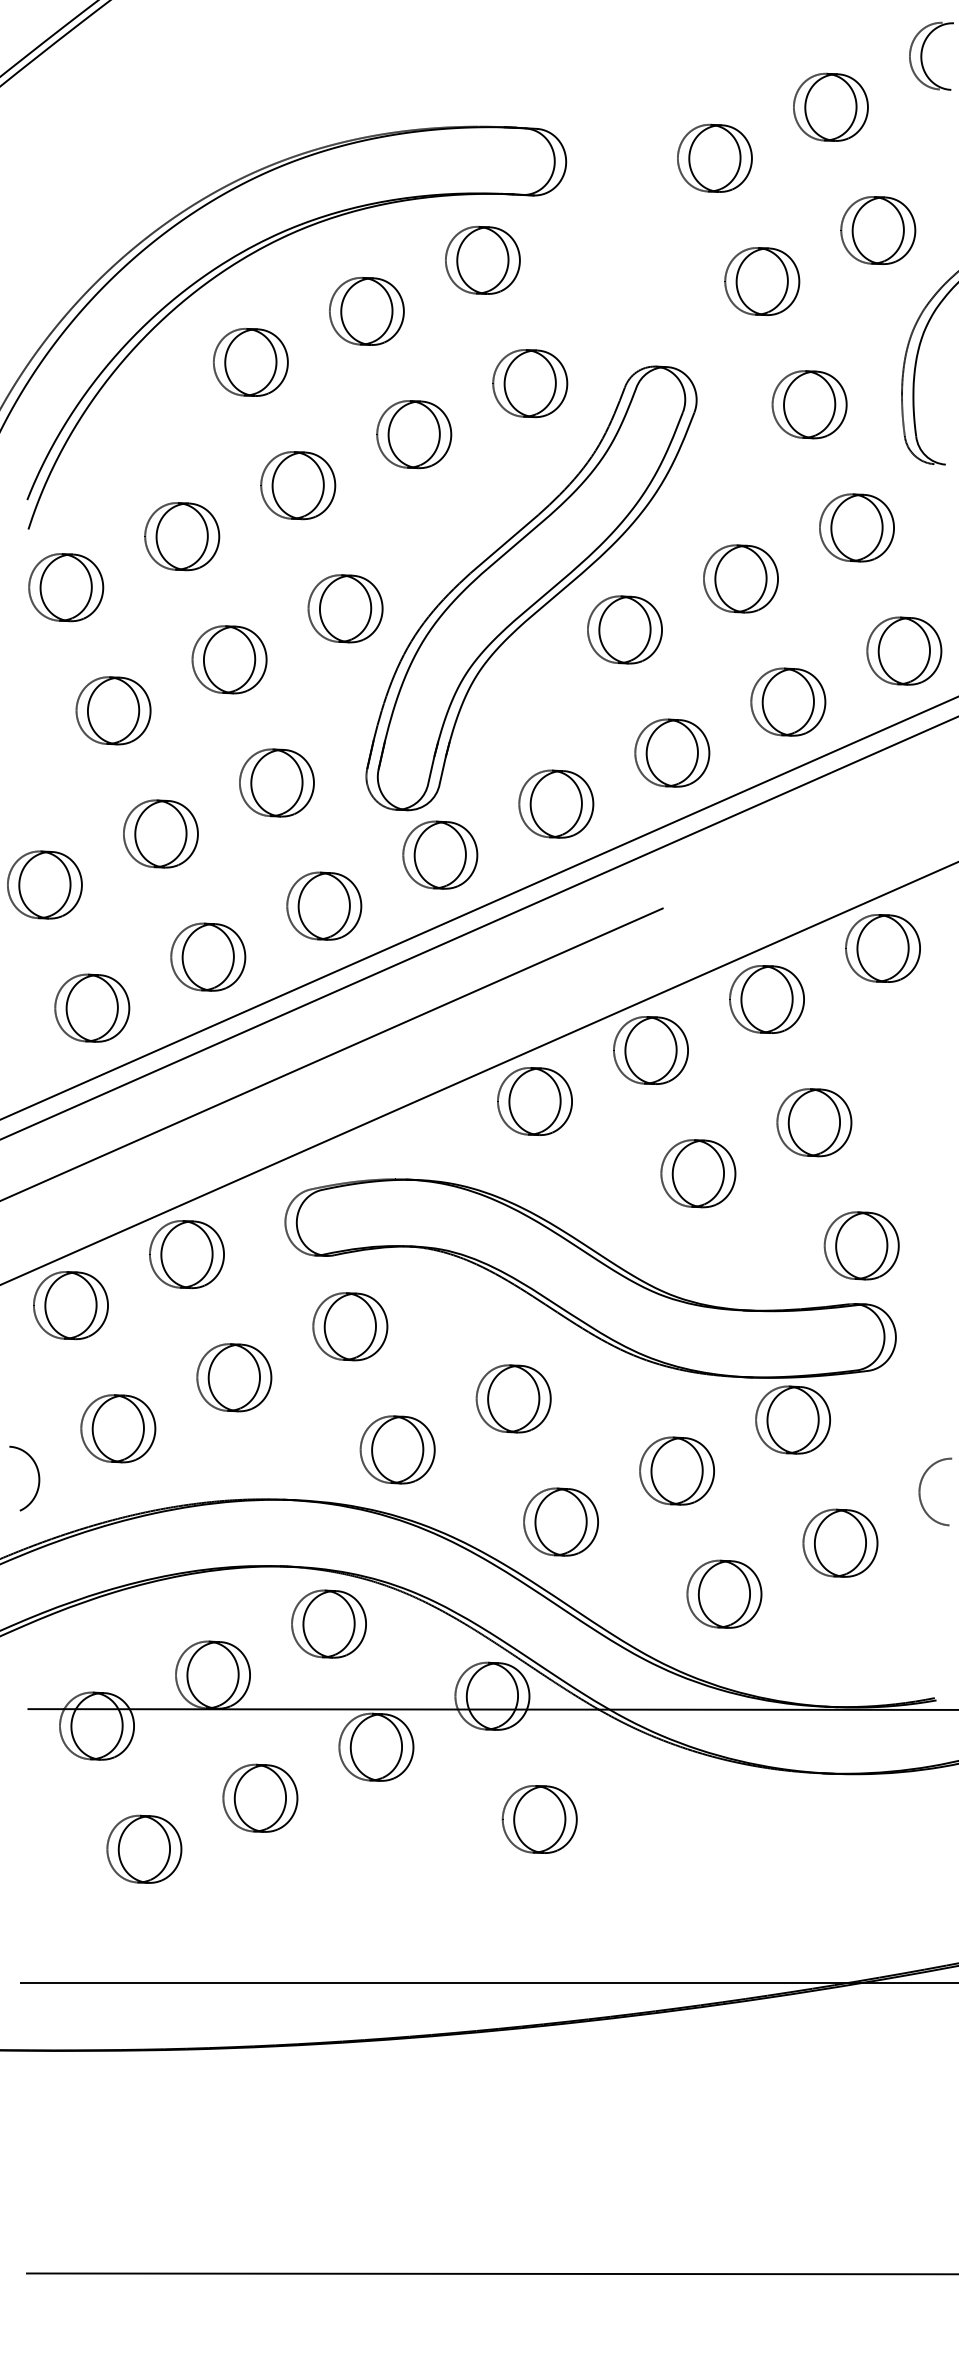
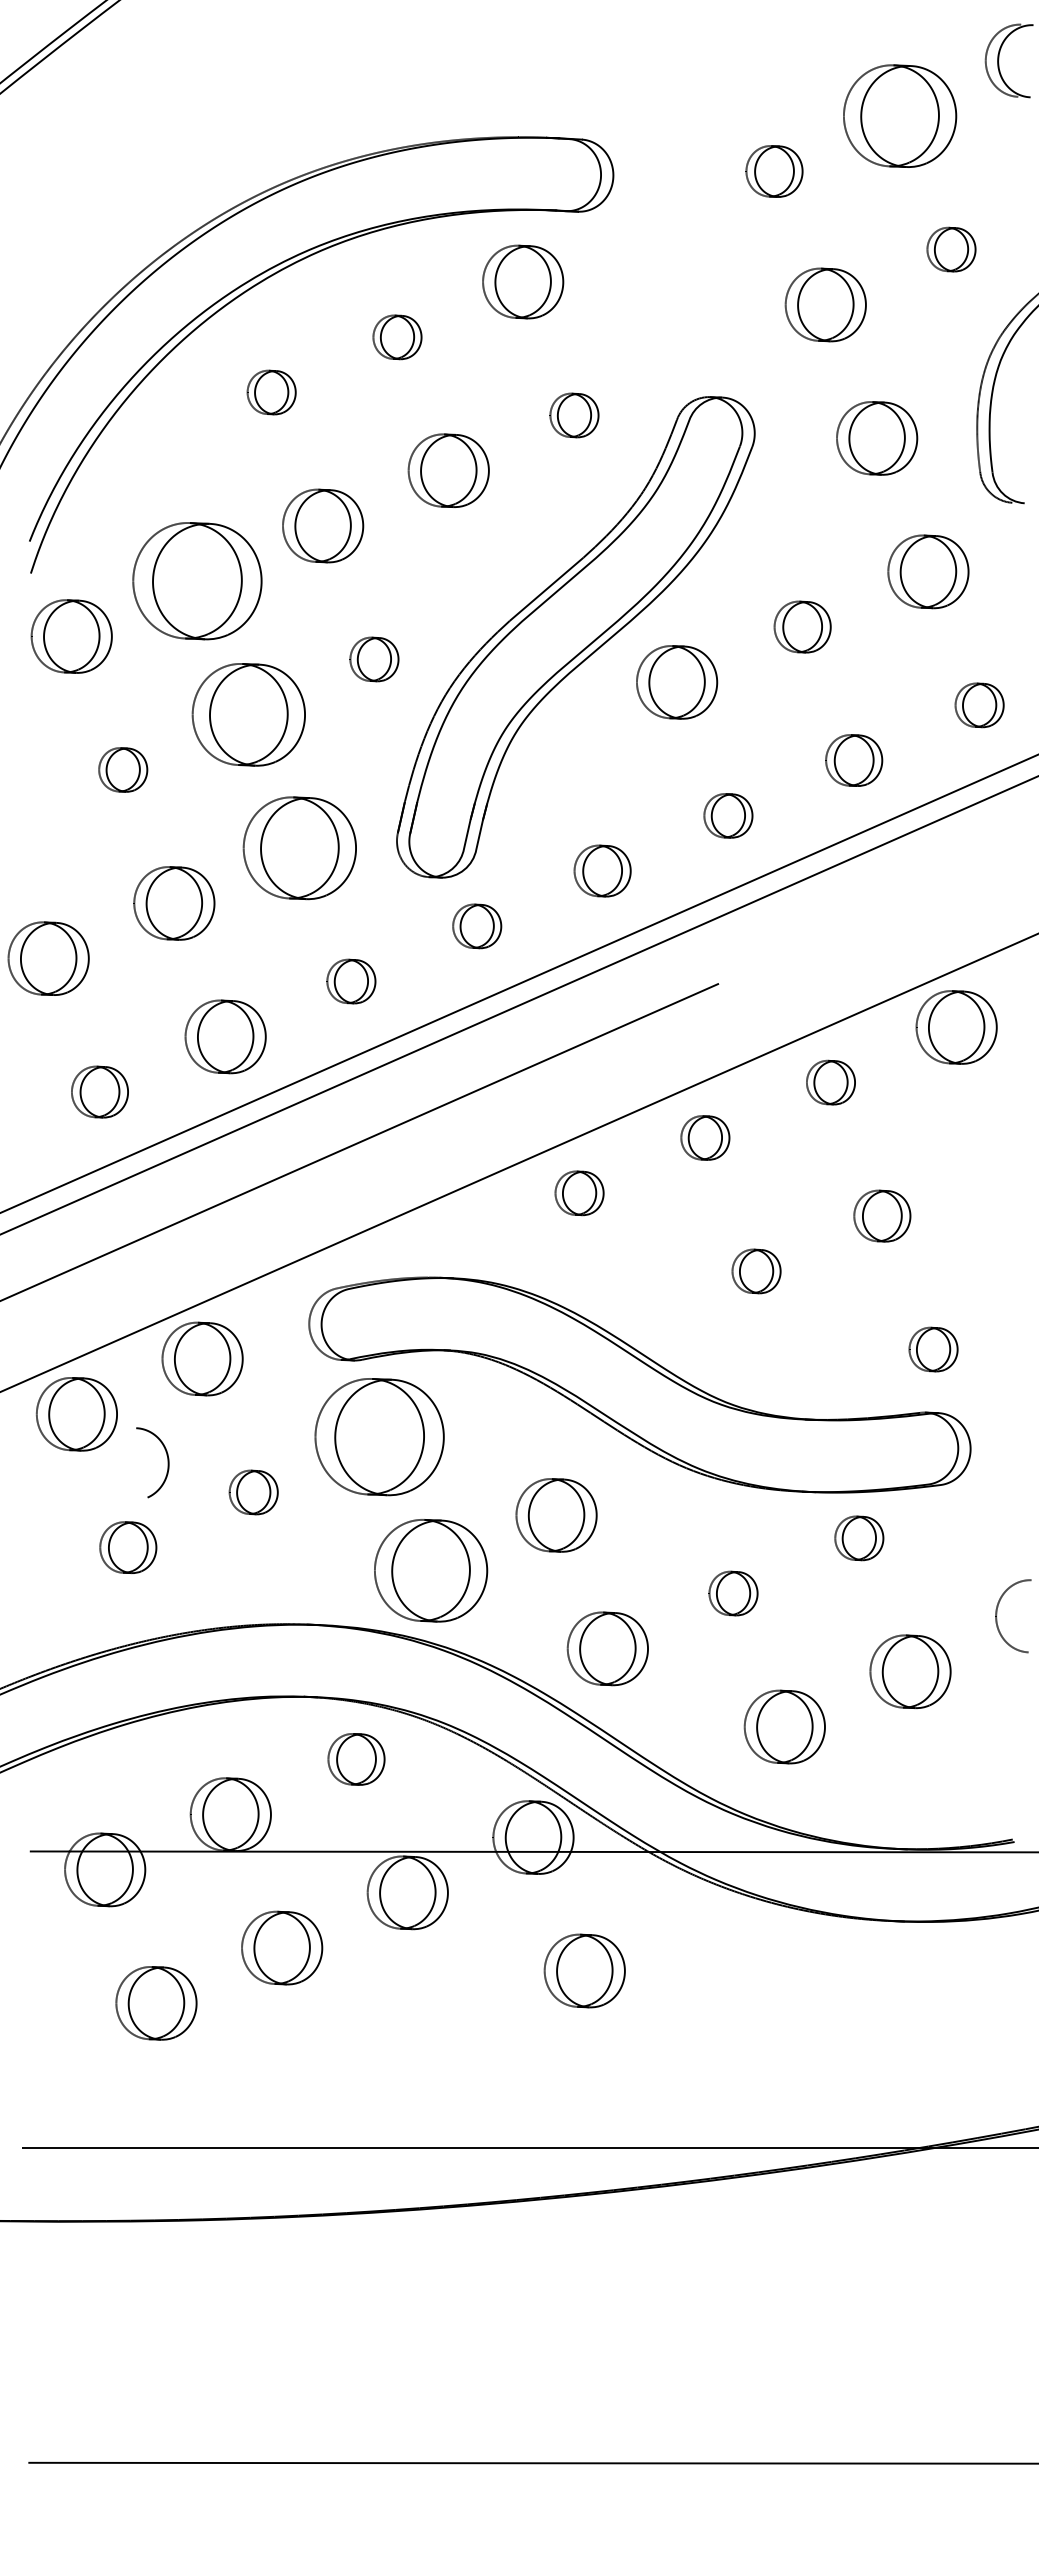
part: (831, 107) -> (900, 116), size x1.4
part: (714, 158) -> (774, 171), size x0.7
part: (878, 230) -> (951, 249), size x0.6
part: (366, 311) -> (397, 337), size x0.6
part: (250, 362) -> (271, 392), size x0.6
part: (530, 383) -> (574, 415), size x0.6
part: (182, 536) -> (197, 581), size x1.6
part: (740, 578) -> (802, 626), size x0.7
part: (345, 608) -> (374, 659), size x0.6
part: (904, 651) -> (979, 705), size x0.6
part: (229, 659) -> (248, 714), size x1.4
part: (788, 702) -> (854, 760), size x0.7
part: (113, 710) -> (123, 769), size x0.6
part: (672, 752) -> (728, 815), size x0.6
part: (277, 782) -> (300, 847), size x1.4
part: (556, 803) -> (602, 870), size x0.7
part: (440, 855) -> (477, 926), size x0.6
part: (324, 906) -> (351, 981), size x0.6
part: (766, 999) -> (830, 1082), size x0.6
part: (91, 1007) -> (99, 1091), size x0.7
part: (651, 1050) -> (705, 1137), size x0.6
part: (534, 1101) -> (579, 1193), size x0.6
part: (814, 1122) -> (882, 1215), size x0.7
part: (698, 1173) -> (756, 1271), size x0.6
part: (861, 1245) -> (933, 1349), size x0.6
part: (350, 1327) -> (379, 1437), size x1.6
part: (233, 1377) -> (253, 1492), size x0.6
part: (793, 1420) -> (859, 1538), size x0.6
part: (118, 1428) -> (128, 1547), size x0.7
part: (397, 1449) -> (430, 1570), size x1.4
part: (677, 1471) -> (733, 1593), size x0.6
curve: (38, 1478) -> (167, 1462), moved
part: (329, 1624) -> (356, 1759), size x0.7

